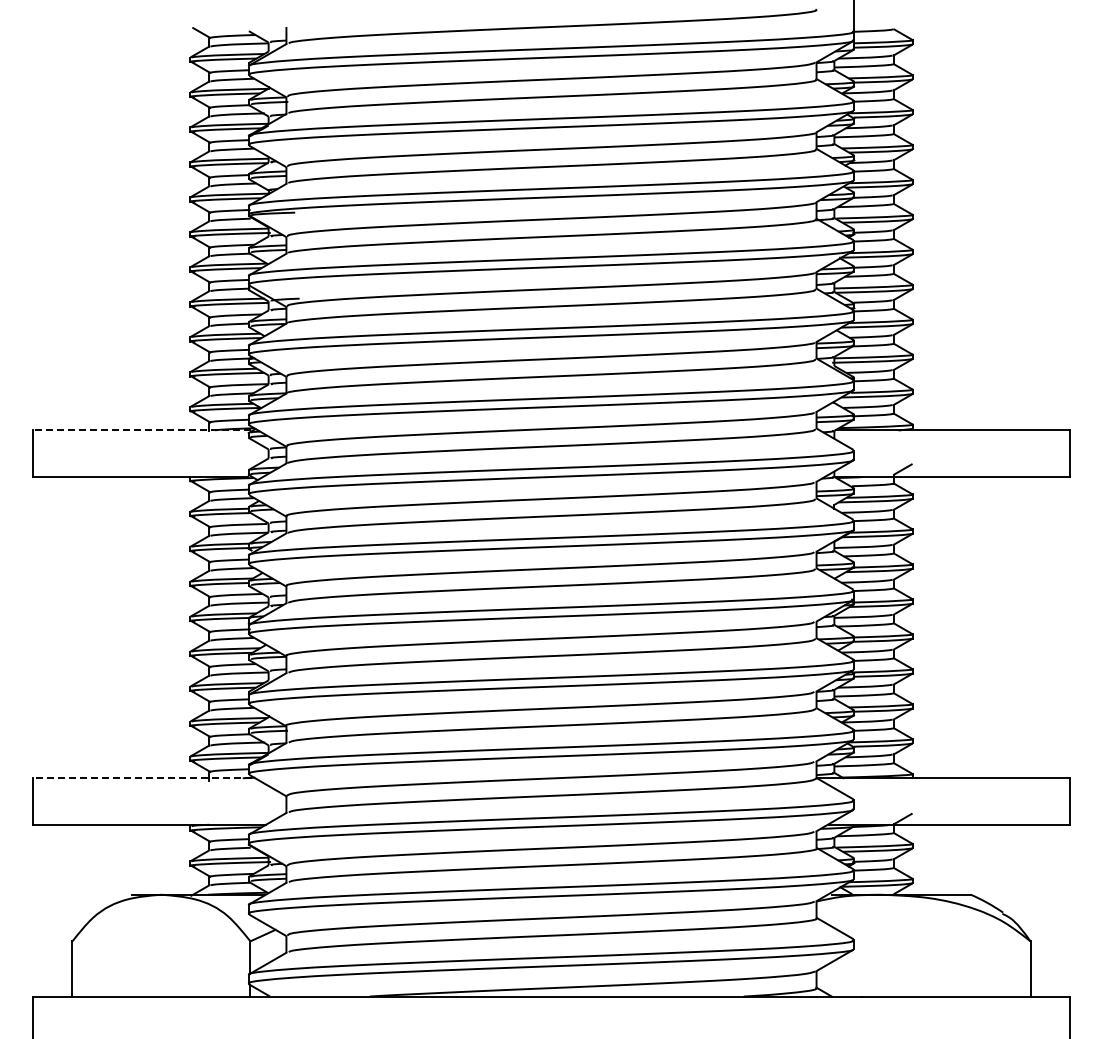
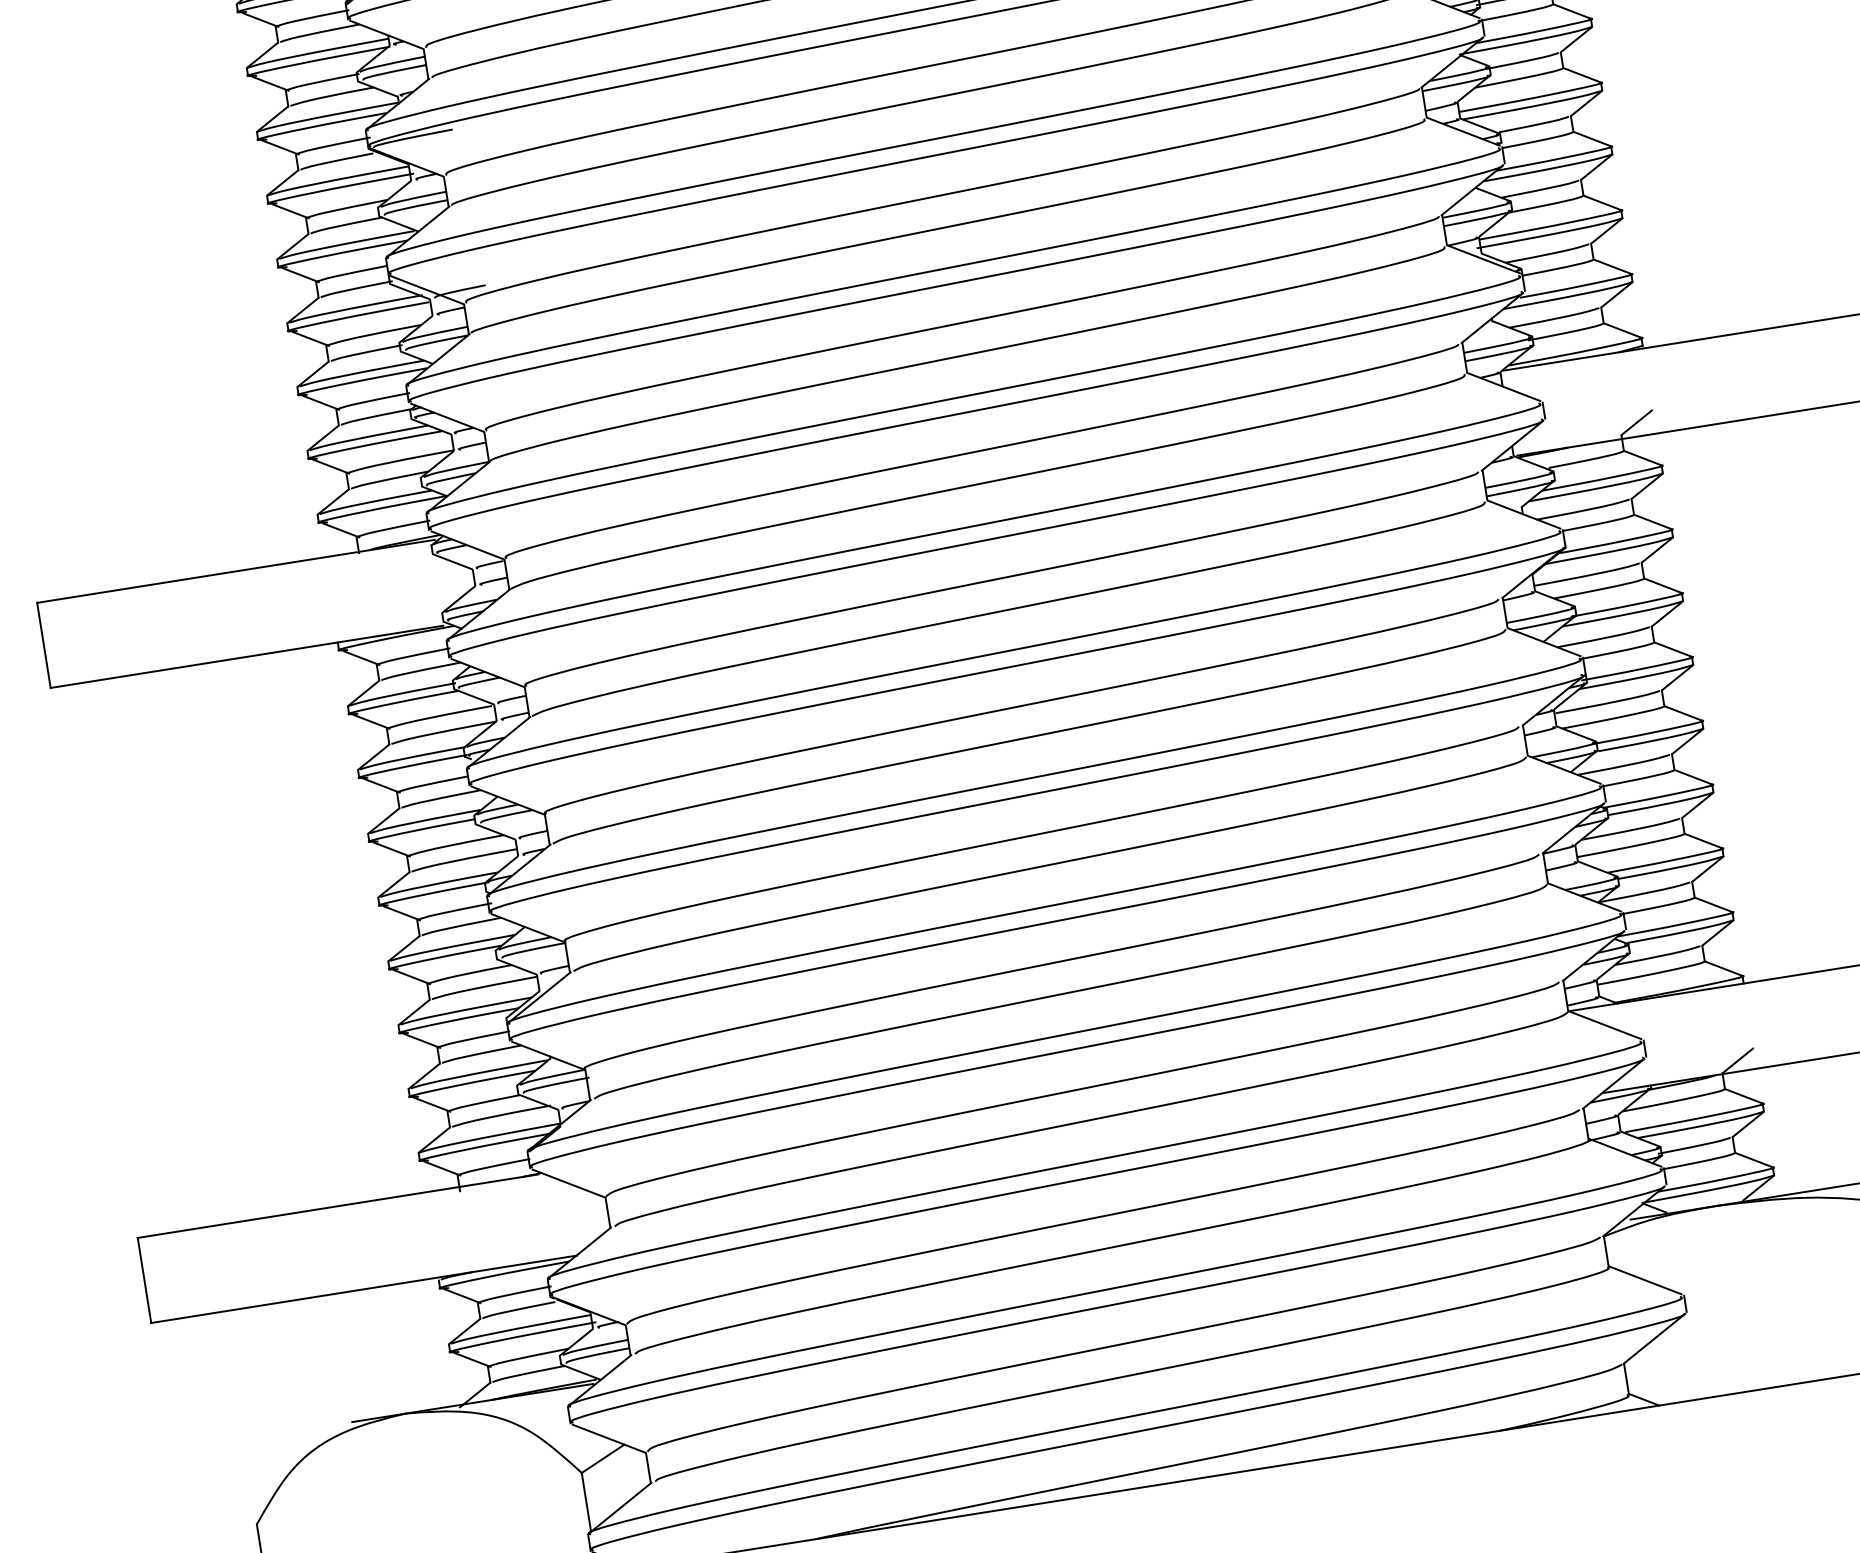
line: (141, 430) -> (235, 571), dashed -> solid
line: (142, 778) -> (337, 1206), dashed -> solid

